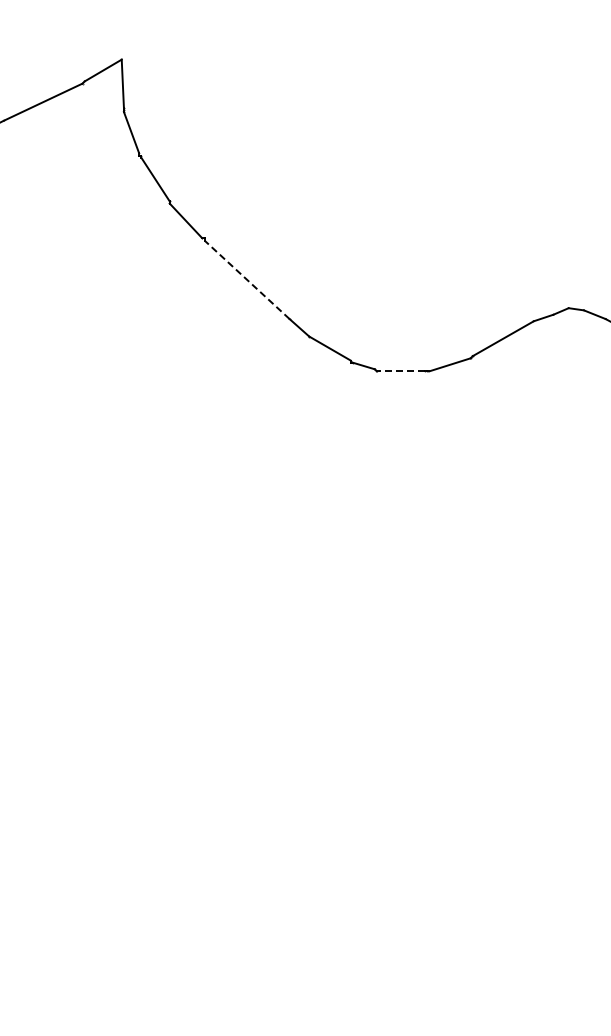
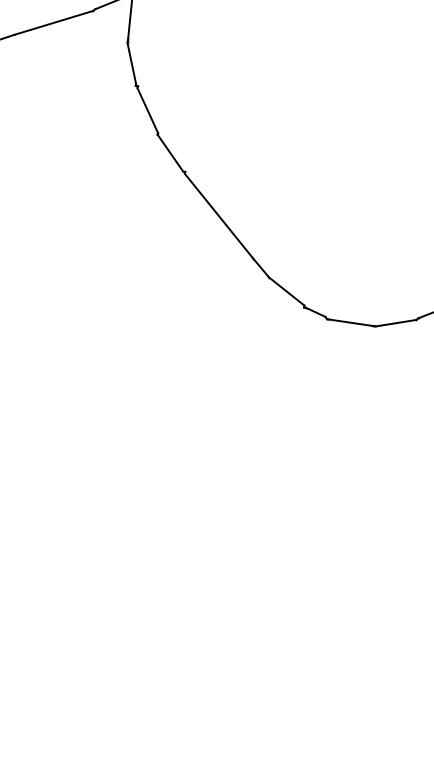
line: (247, 279) -> (219, 215), dashed -> solid
line: (401, 371) -> (350, 322), dashed -> solid

